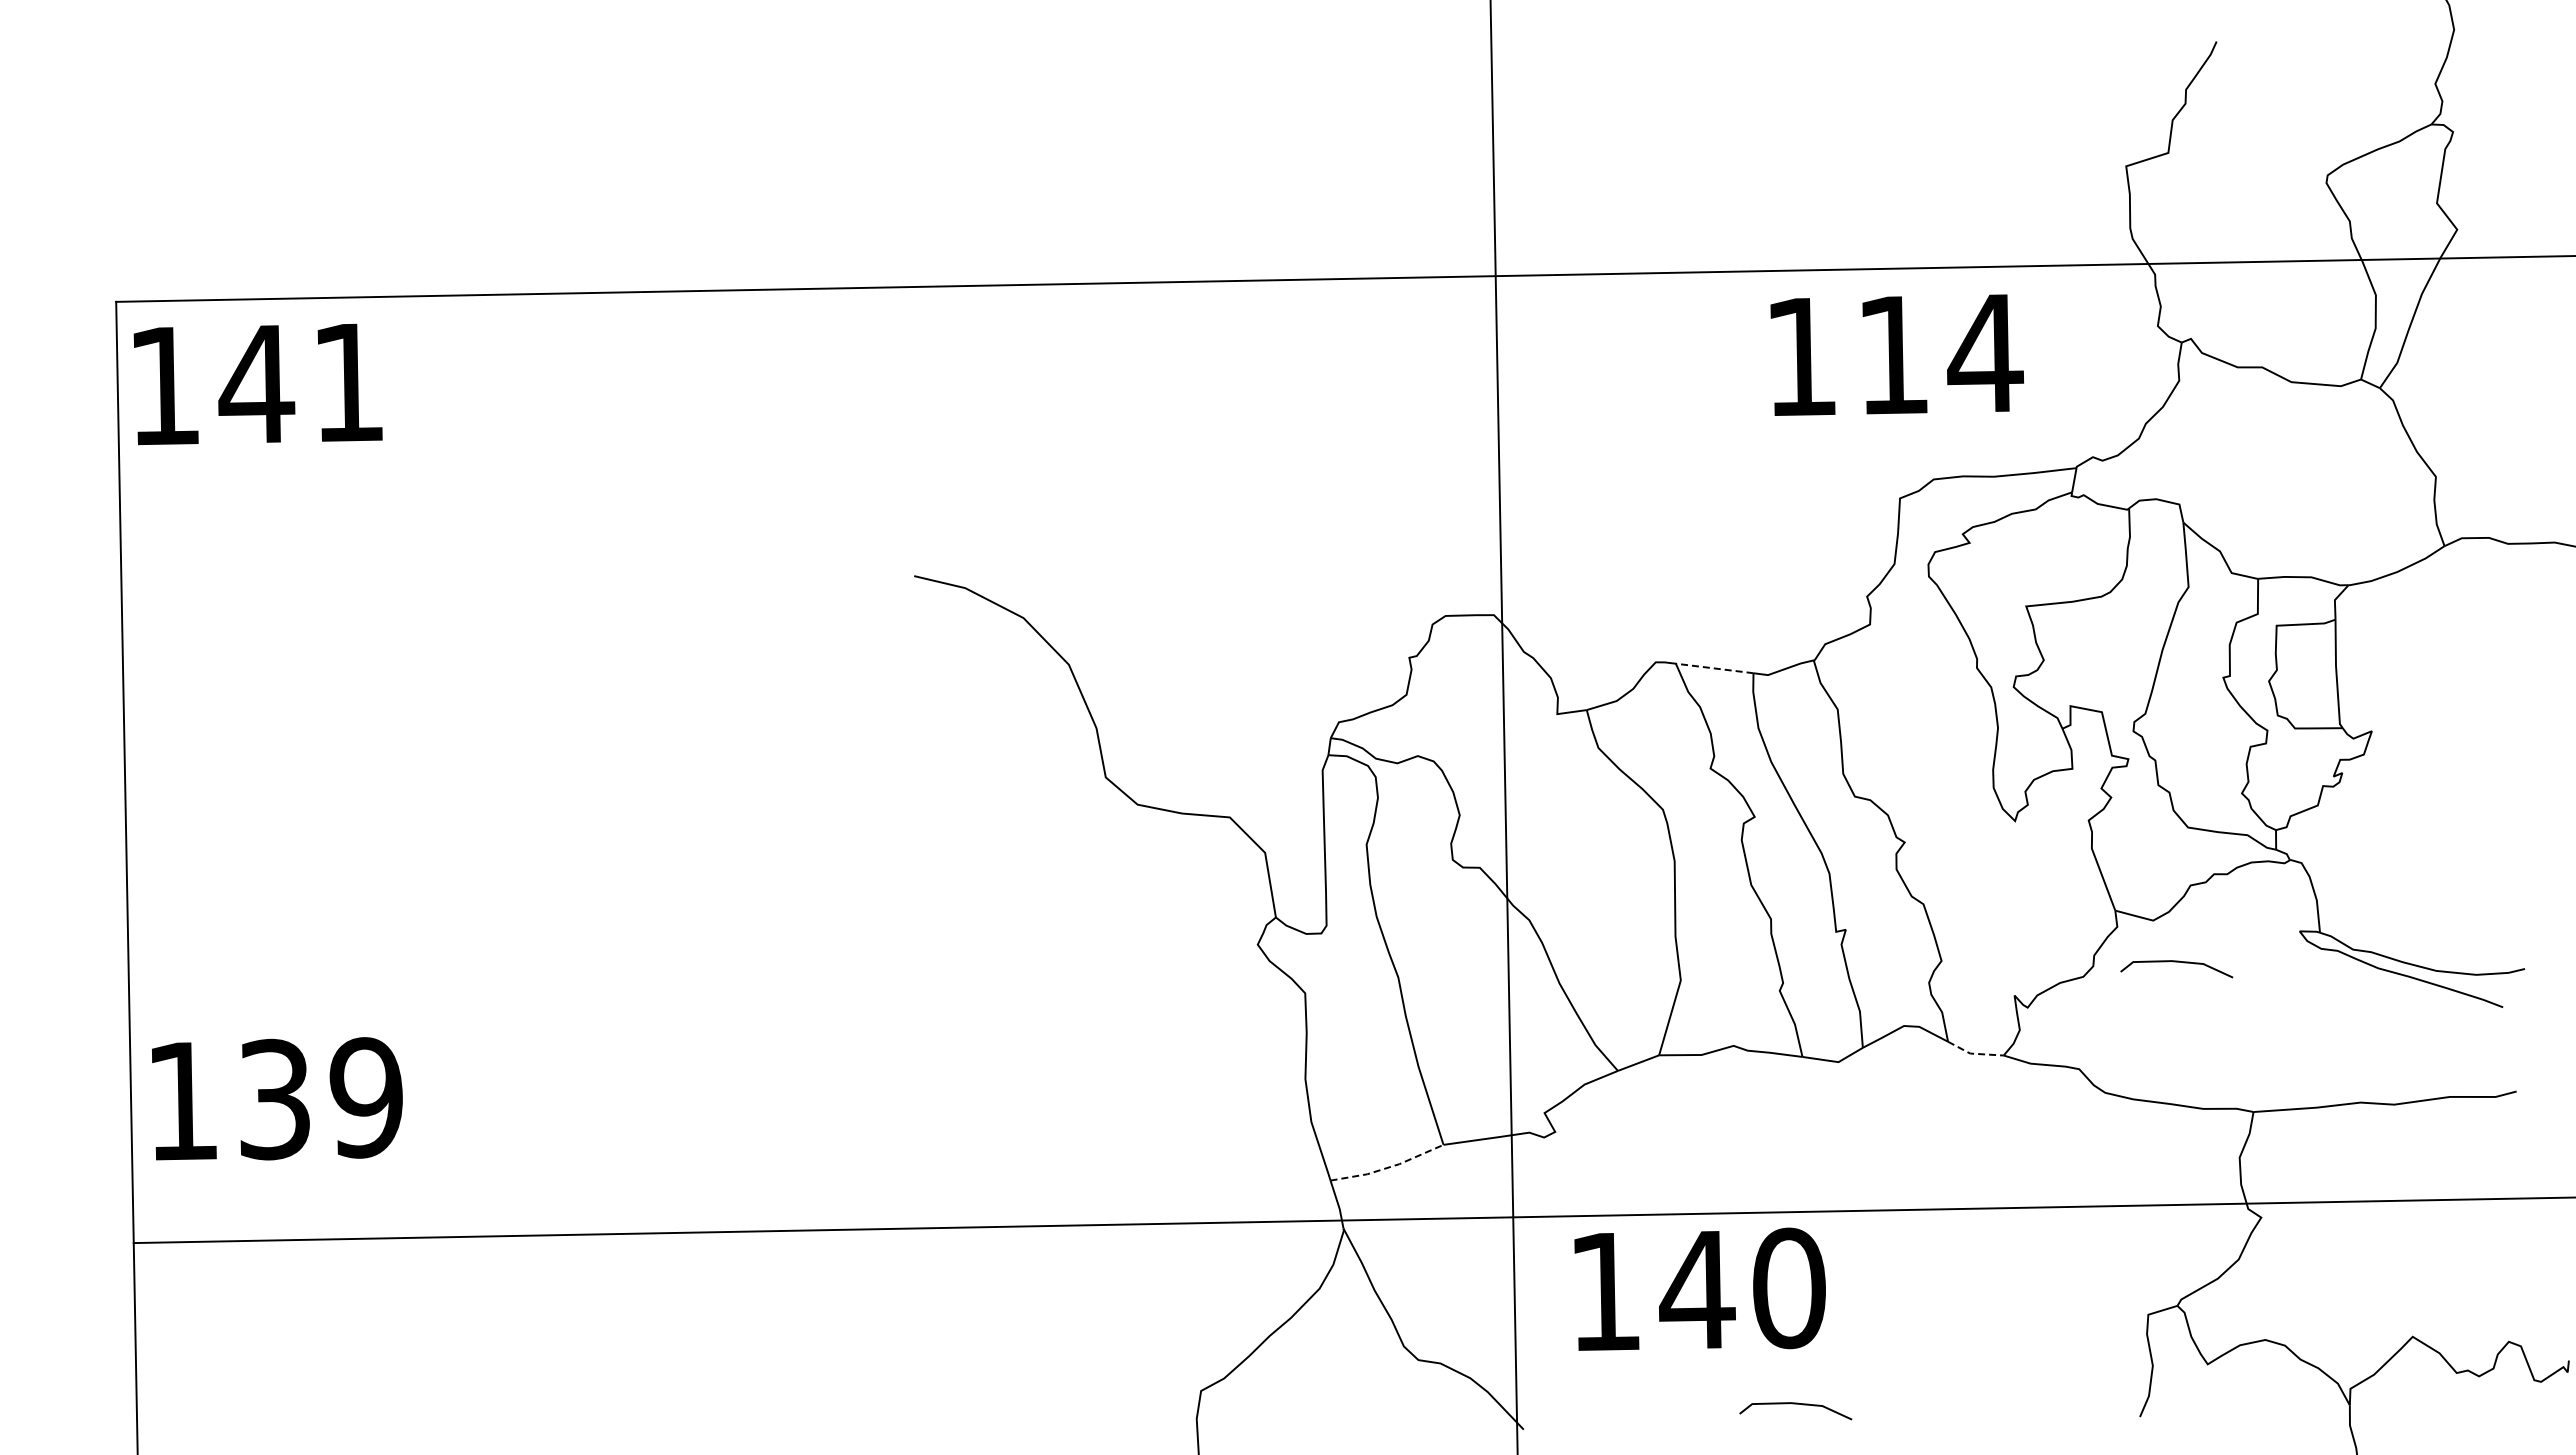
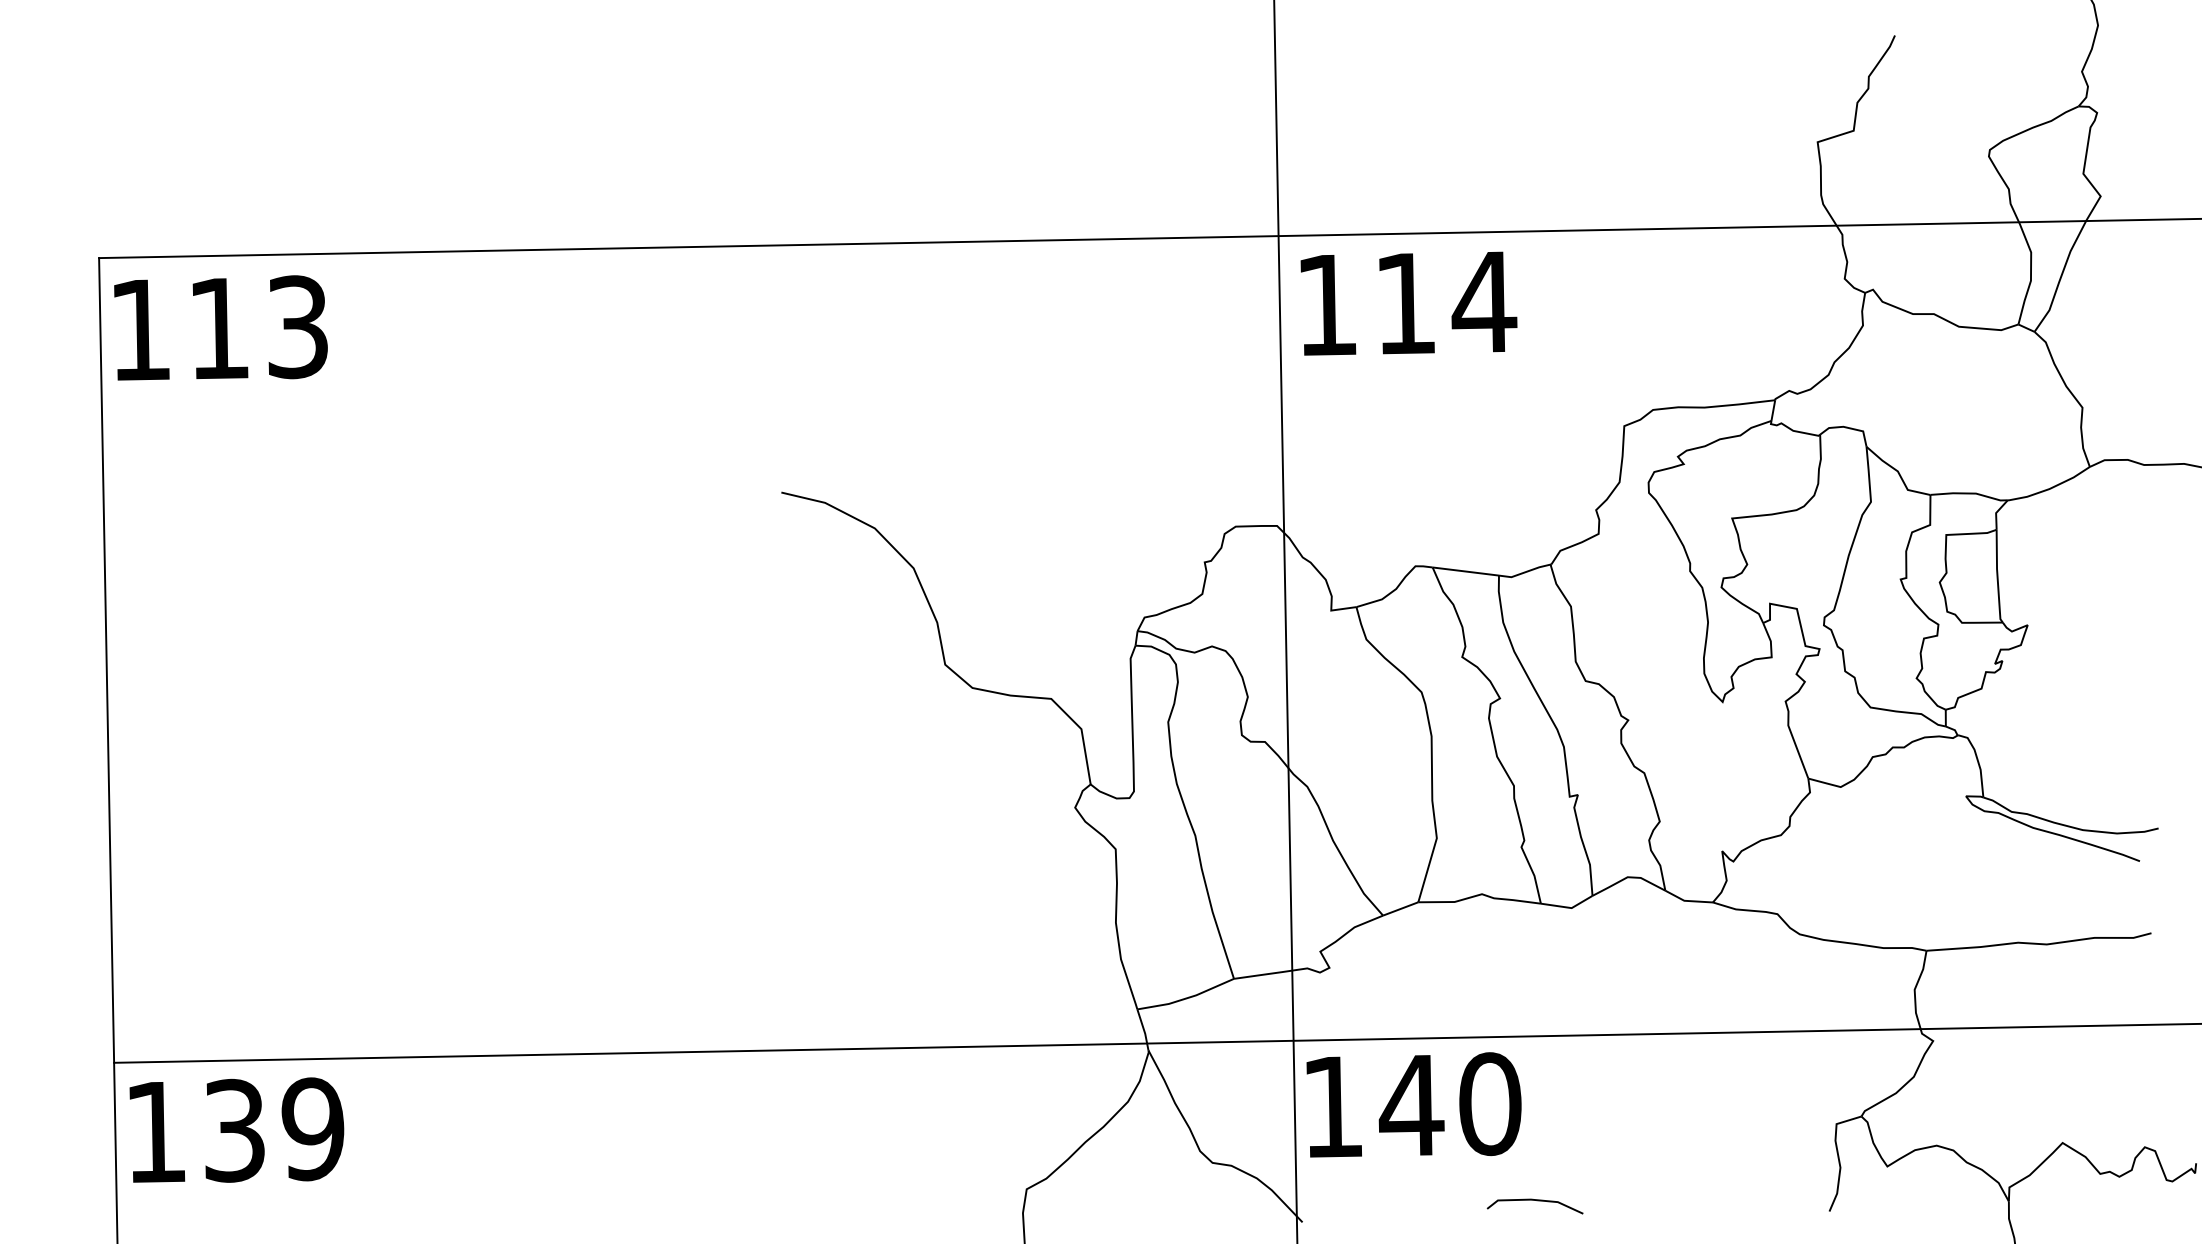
text: (1896, 354) -> (1408, 303), moved
text: (300, 382) -> (256, 327), 141 -> 113
line: (1713, 668) -> (1464, 571), dashed -> solid
line: (2176, 962) -> (1860, 822), removed
line: (1974, 1053) -> (1687, 900), dashed -> solid
text: (277, 1098) -> (237, 1129), moved
line: (1389, 1167) -> (1187, 998), dashed -> solid
text: (1699, 1288) -> (1413, 1104), moved

